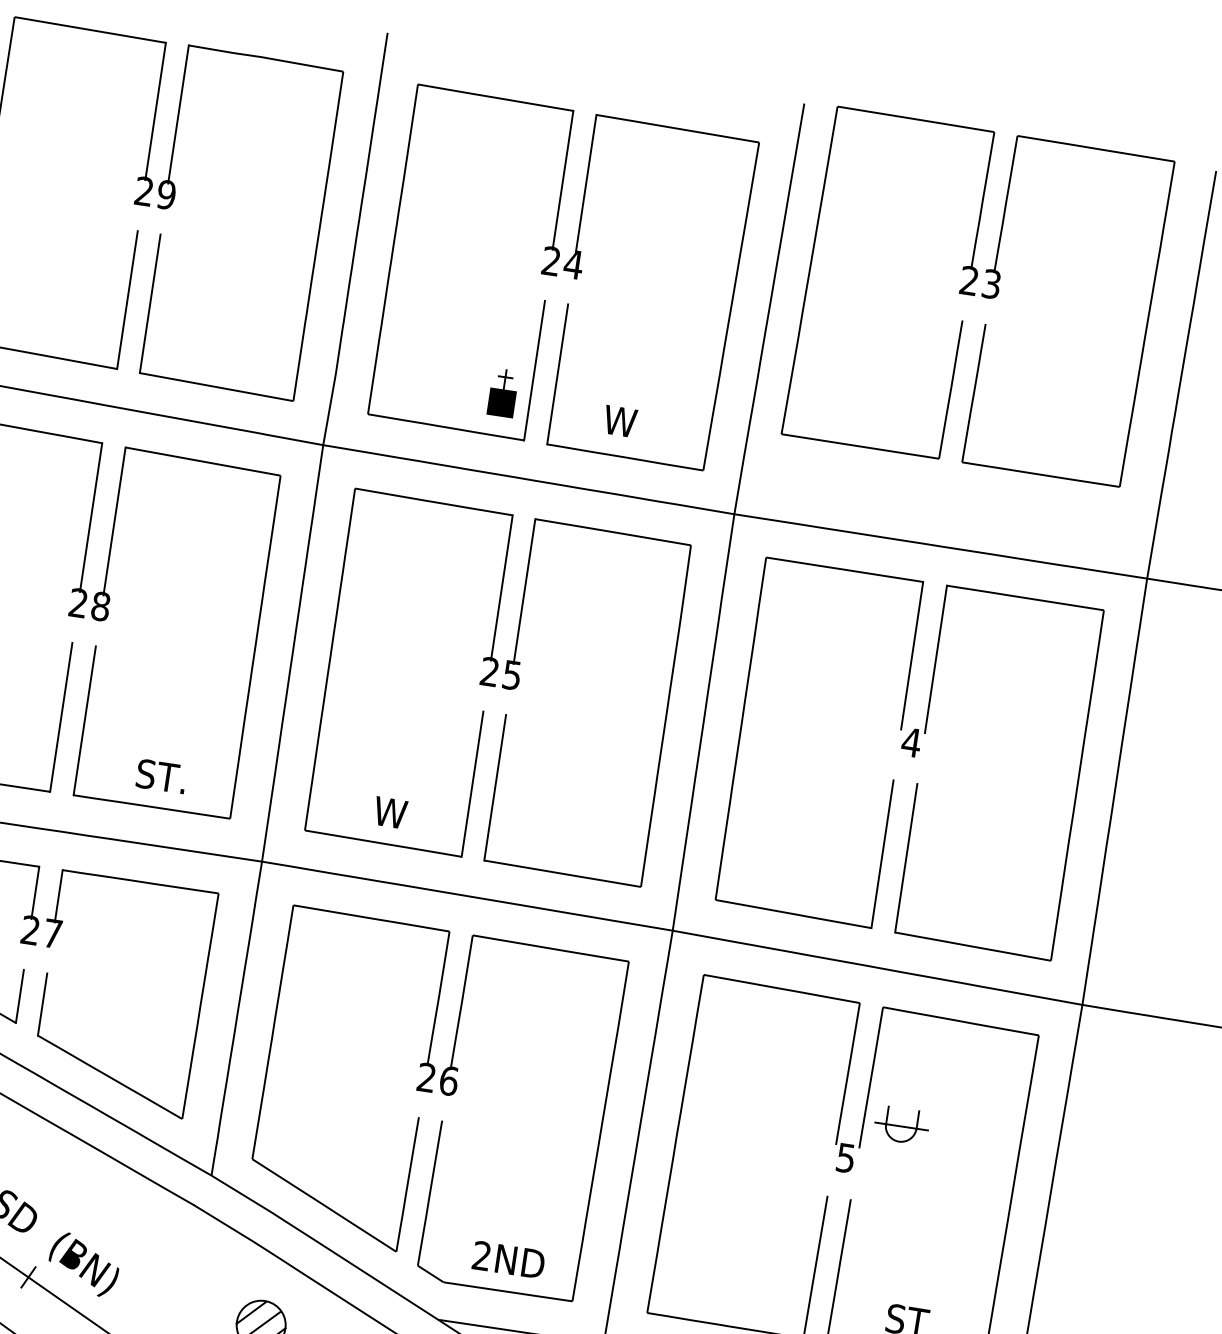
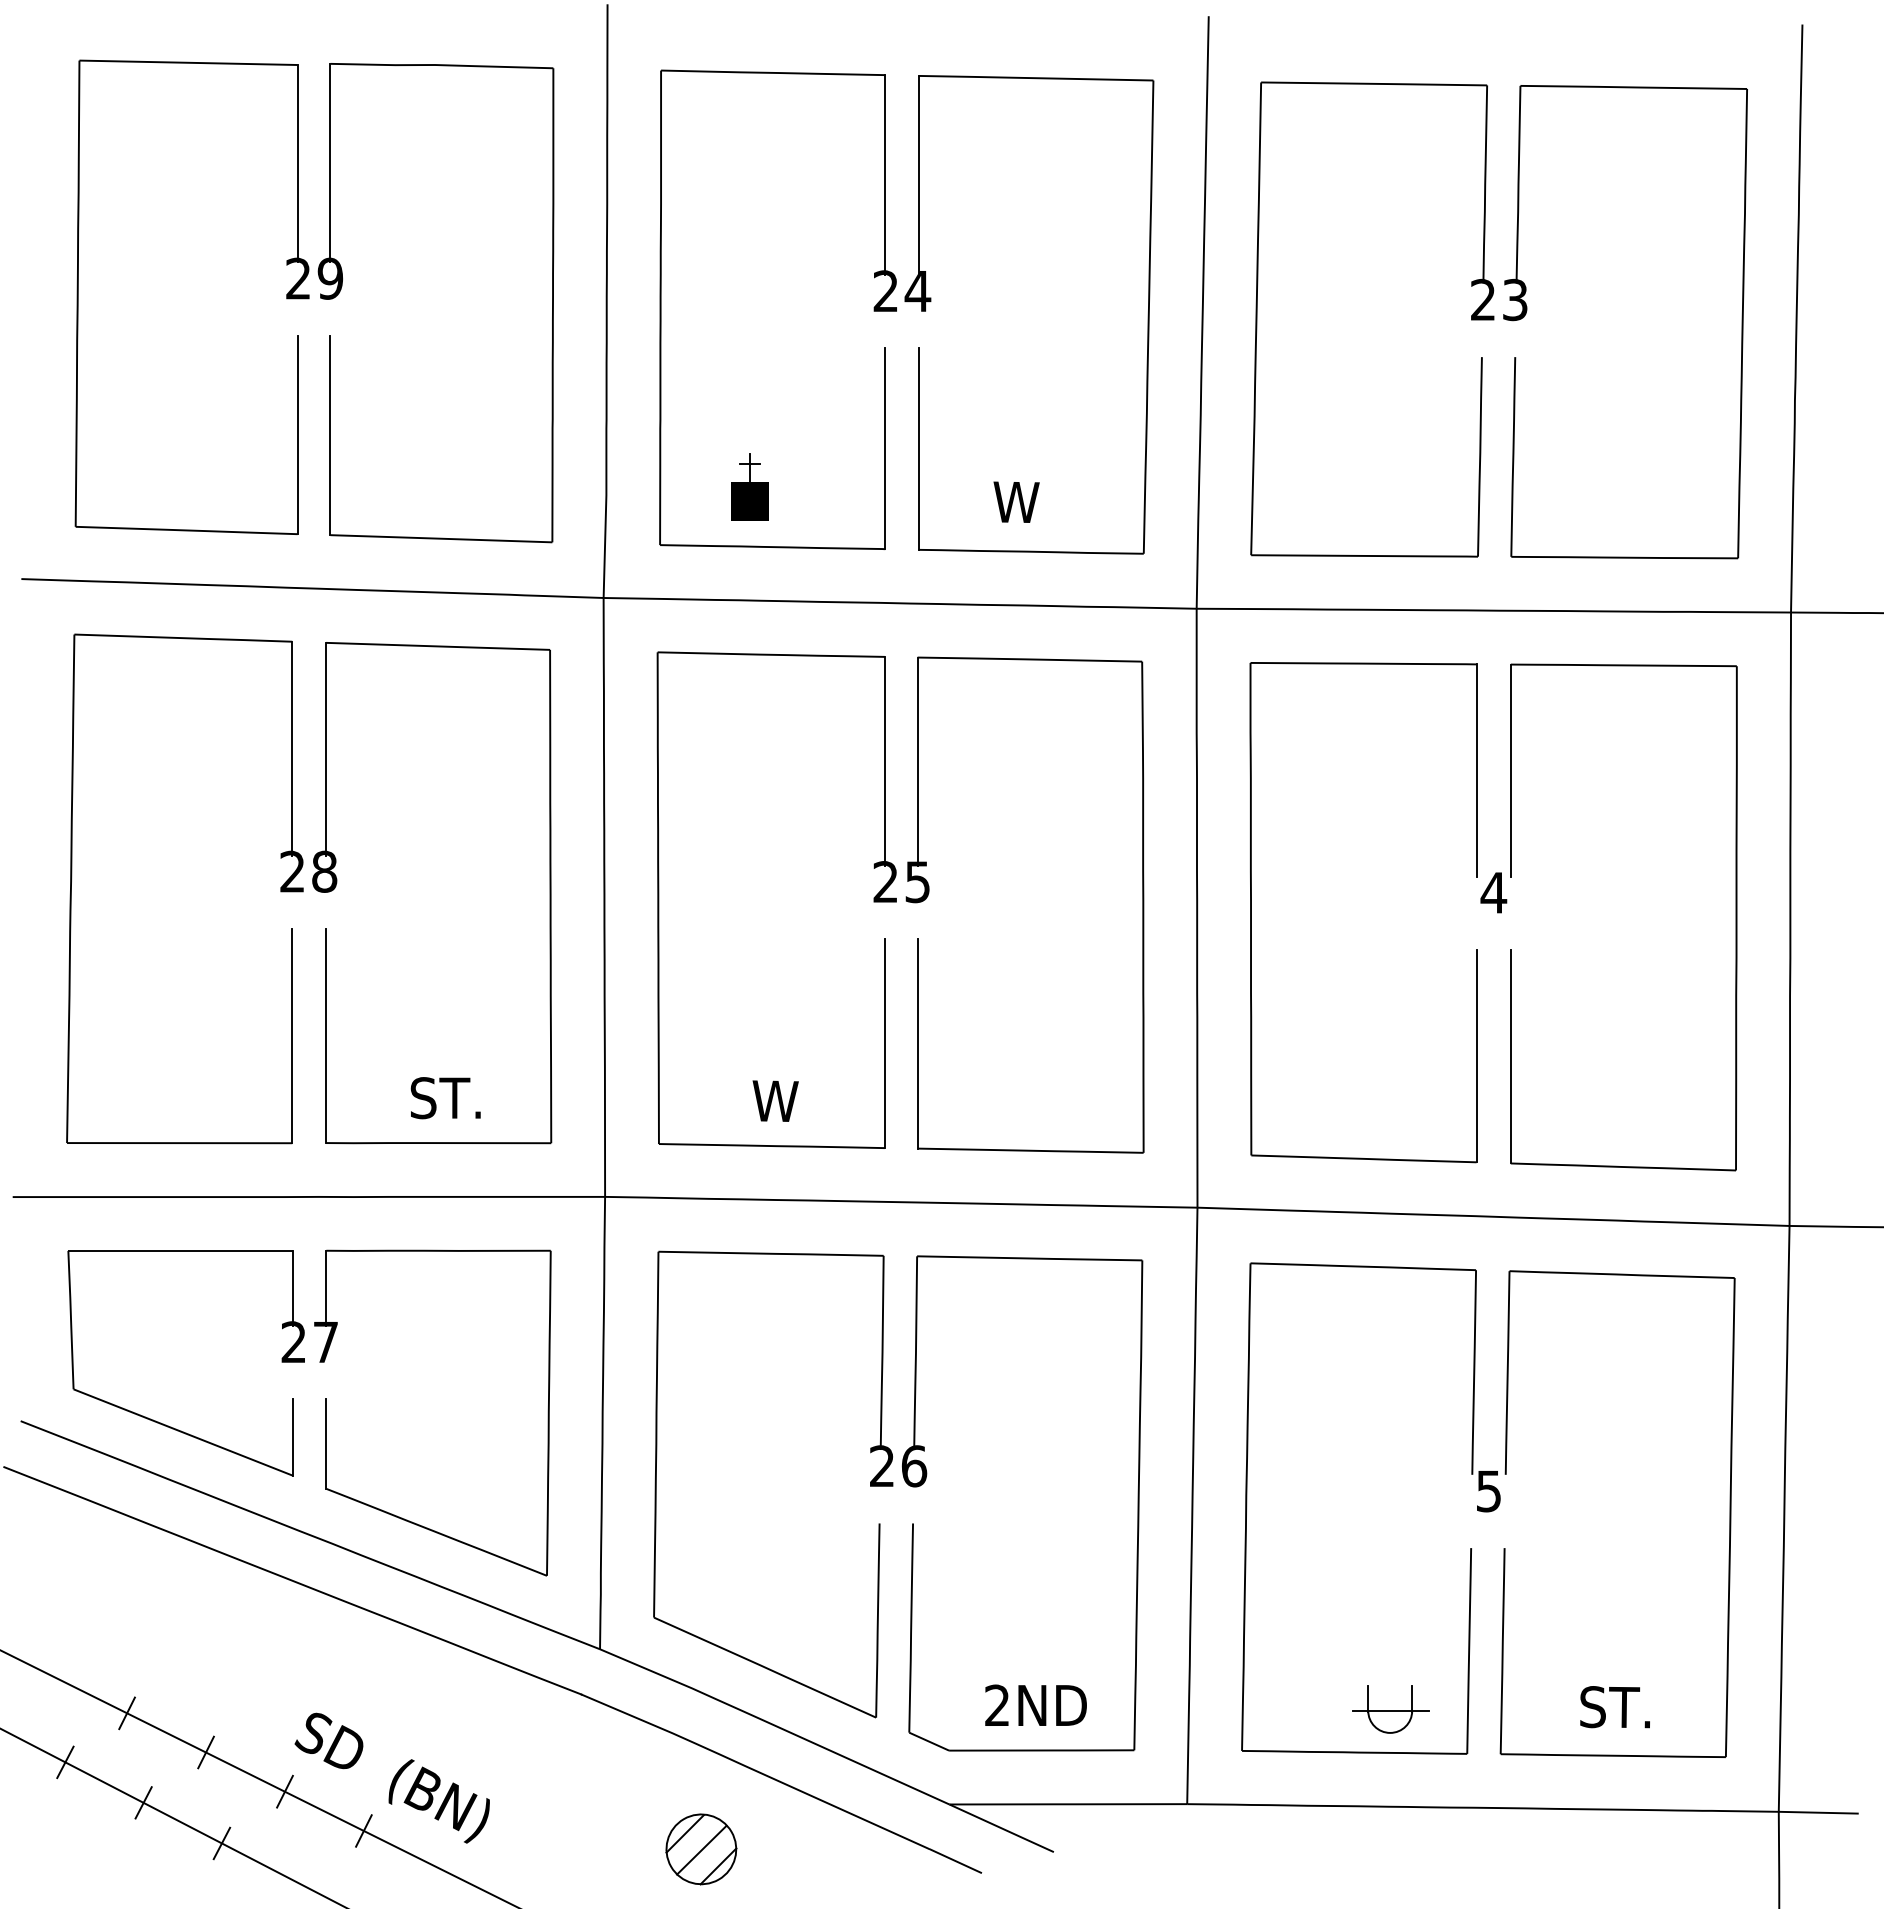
part: (977, 296) -> (1498, 320), moved
part: (502, 392) -> (749, 486), moved
part: (901, 1125) -> (1390, 1709), moved

